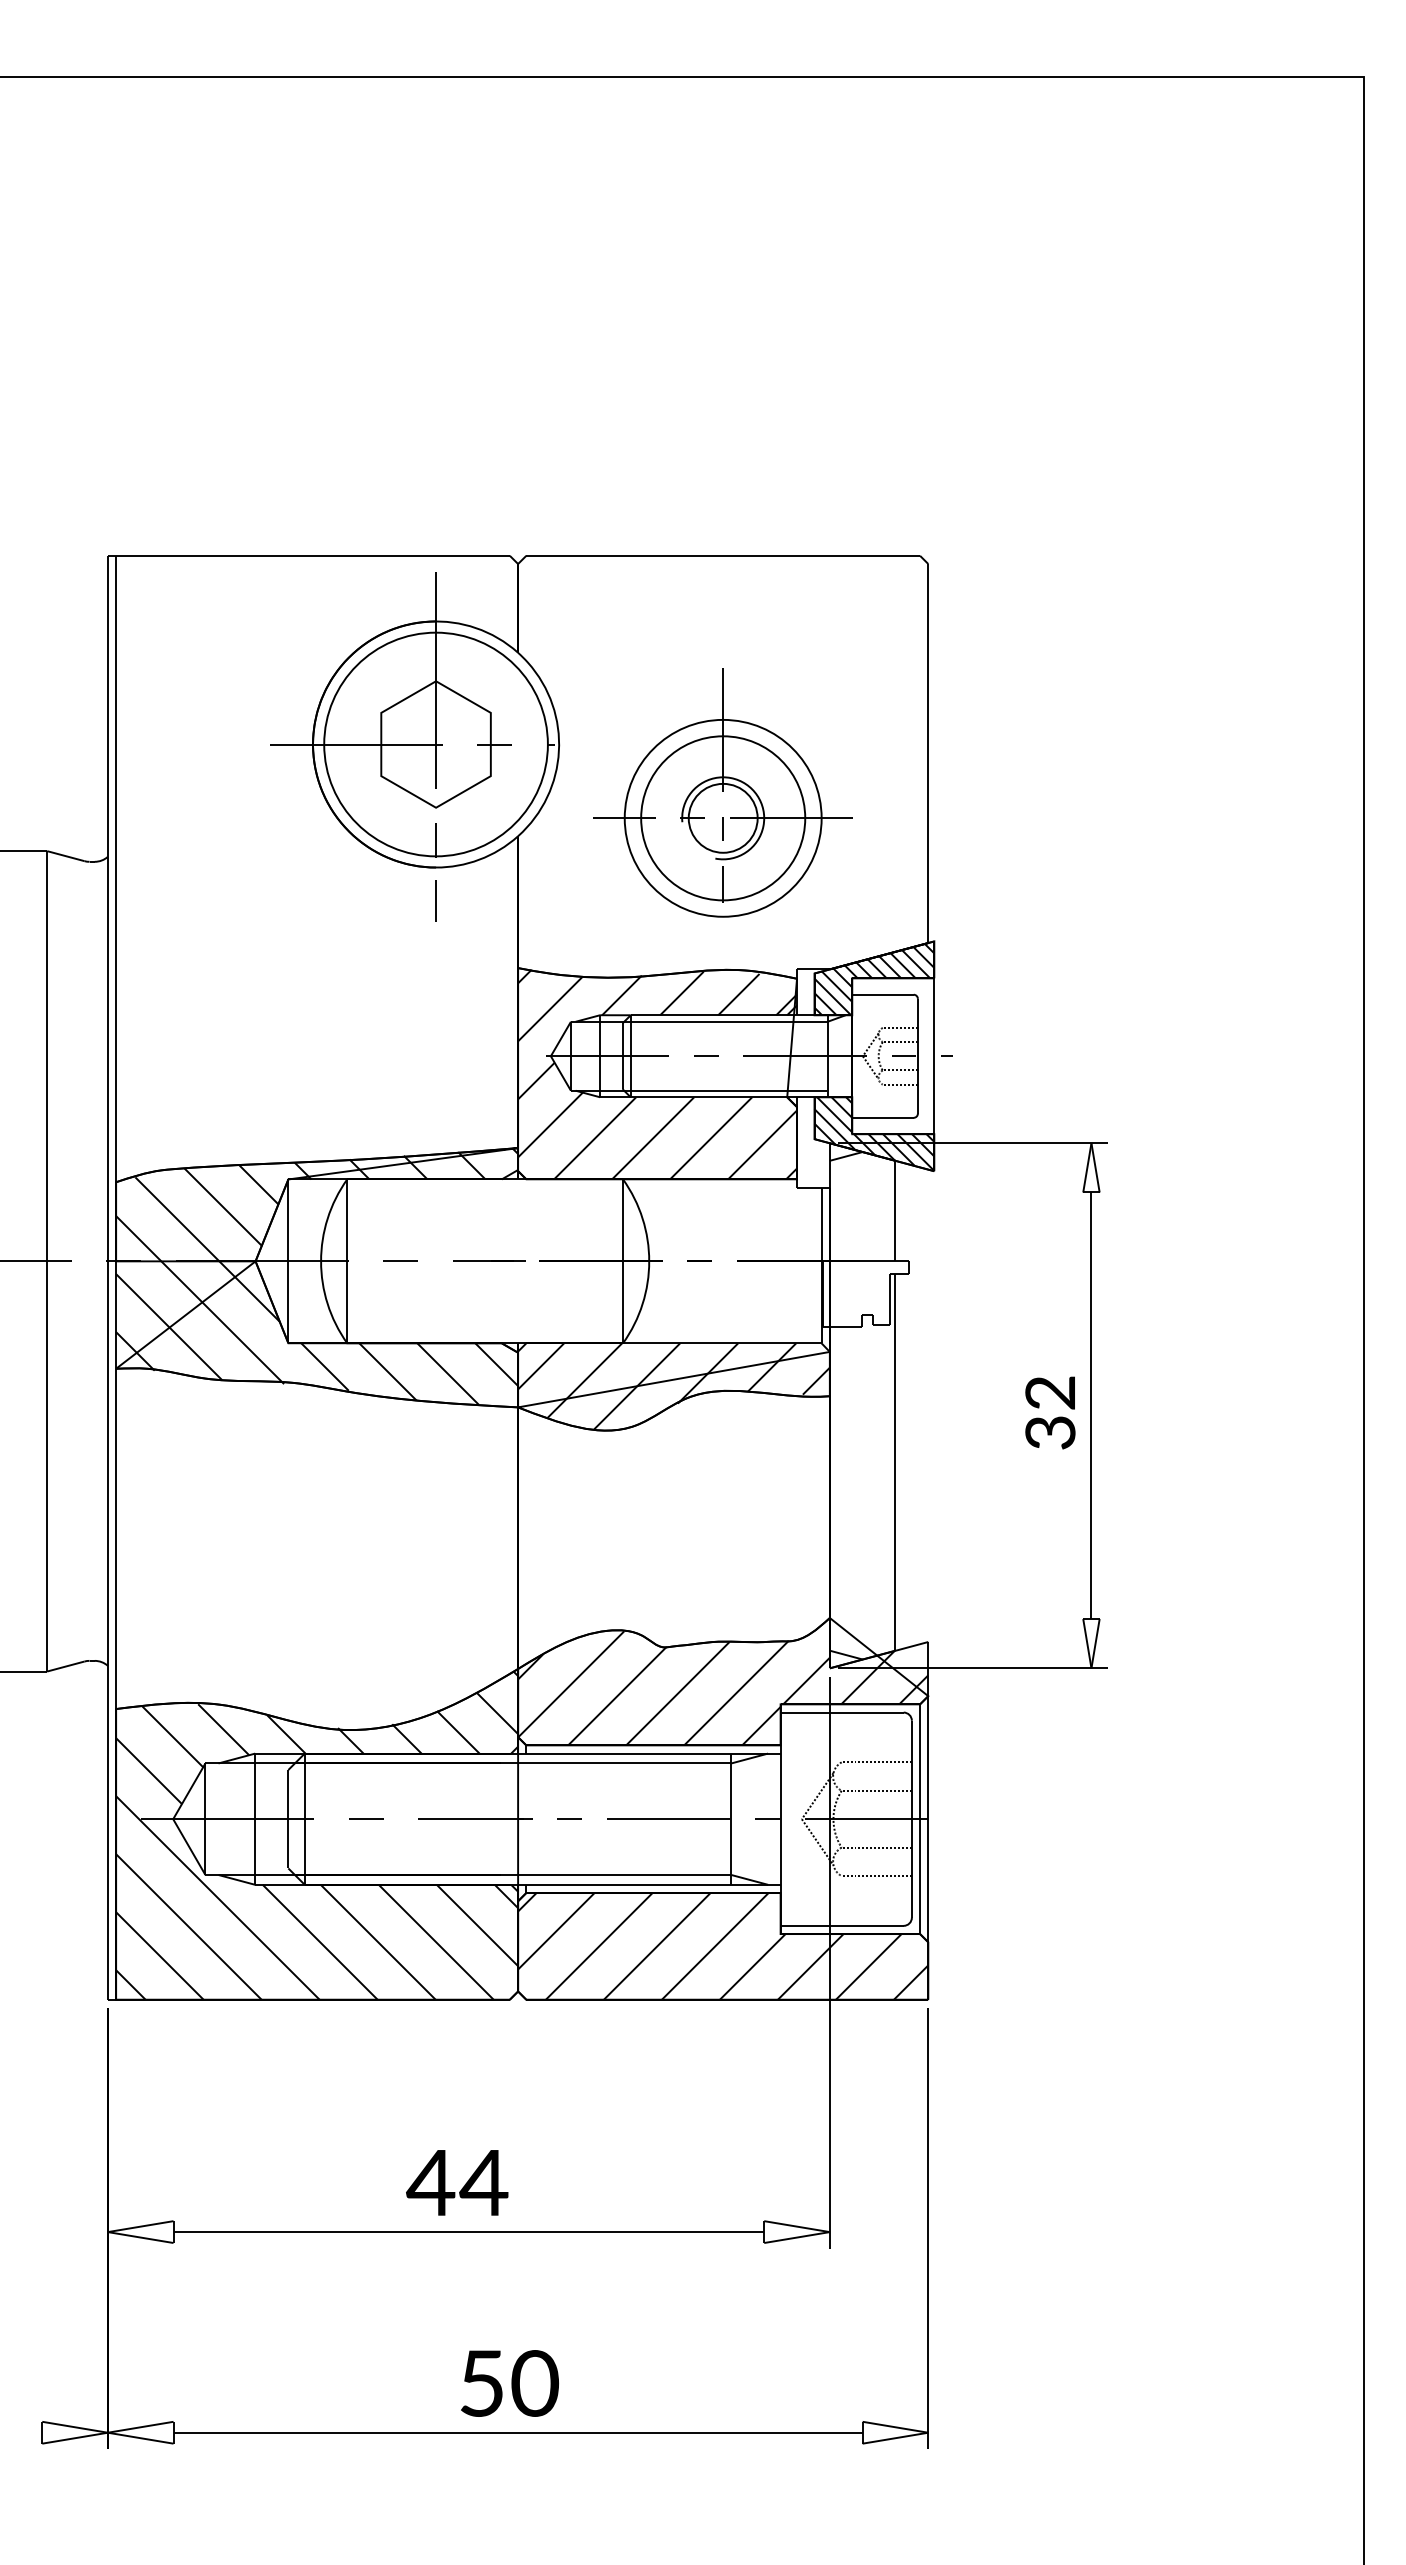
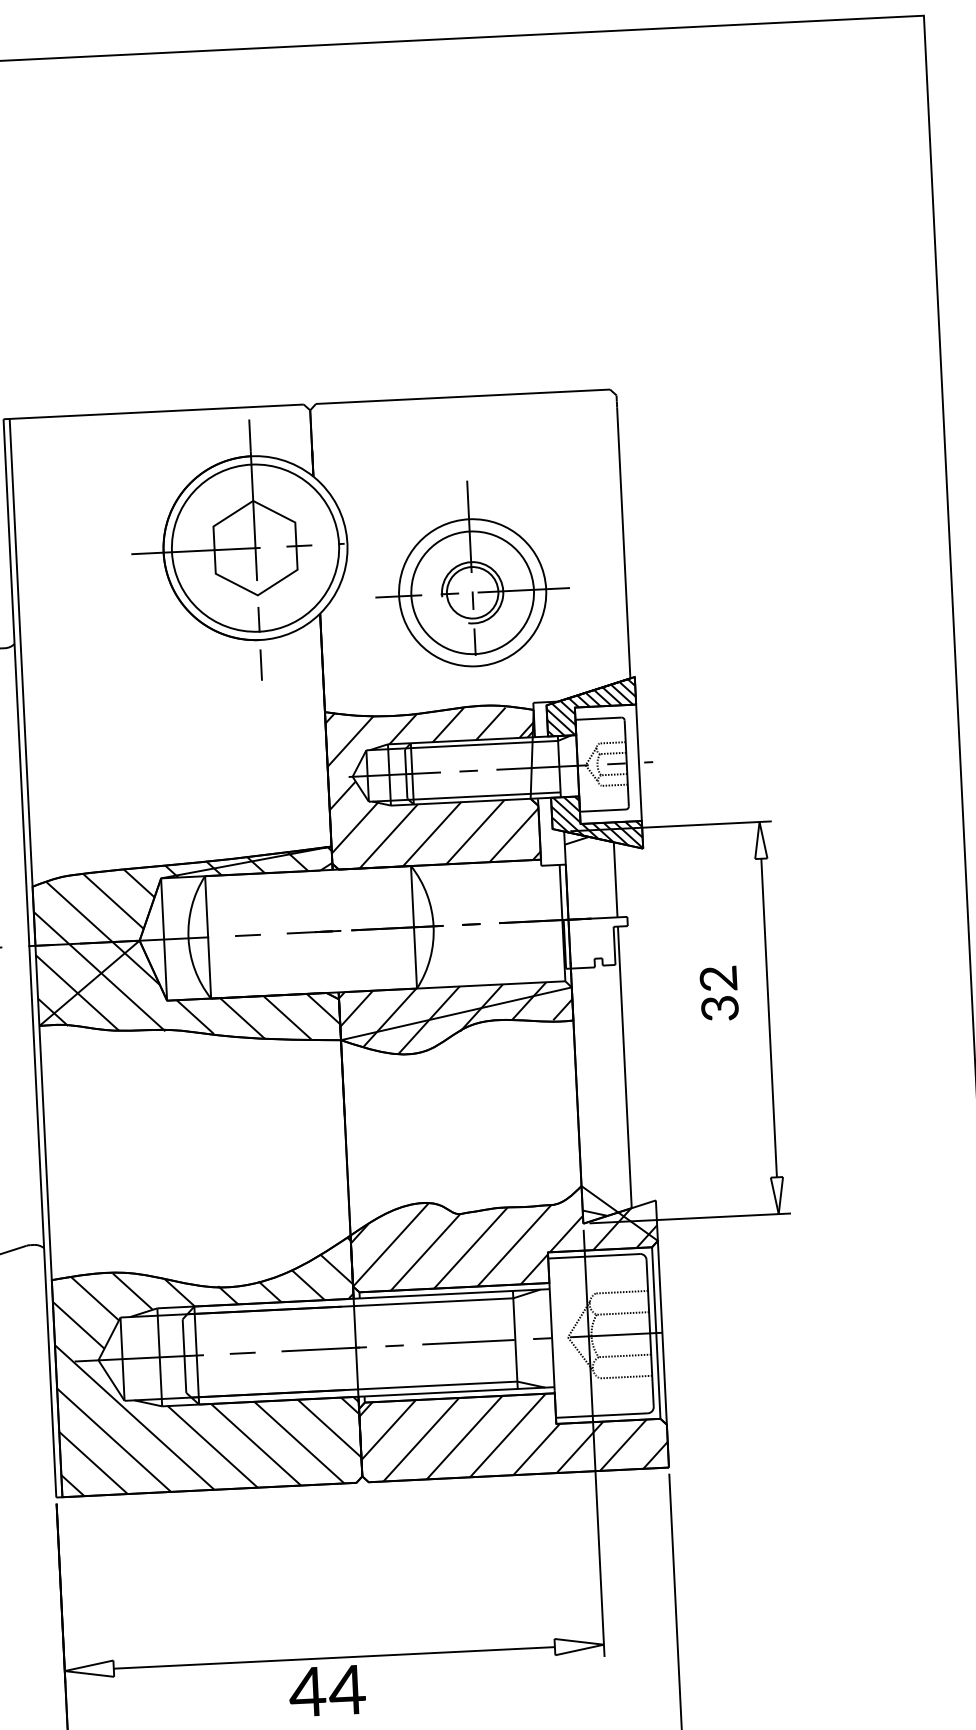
text: (1050, 1412) -> (719, 993), moved
text: (457, 2182) -> (327, 1690), moved

